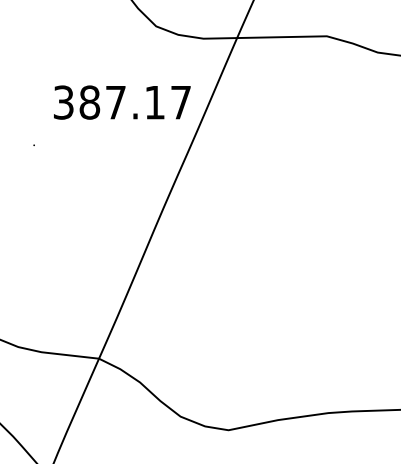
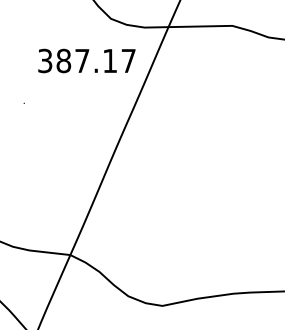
text: (121, 101) -> (86, 60), moved

